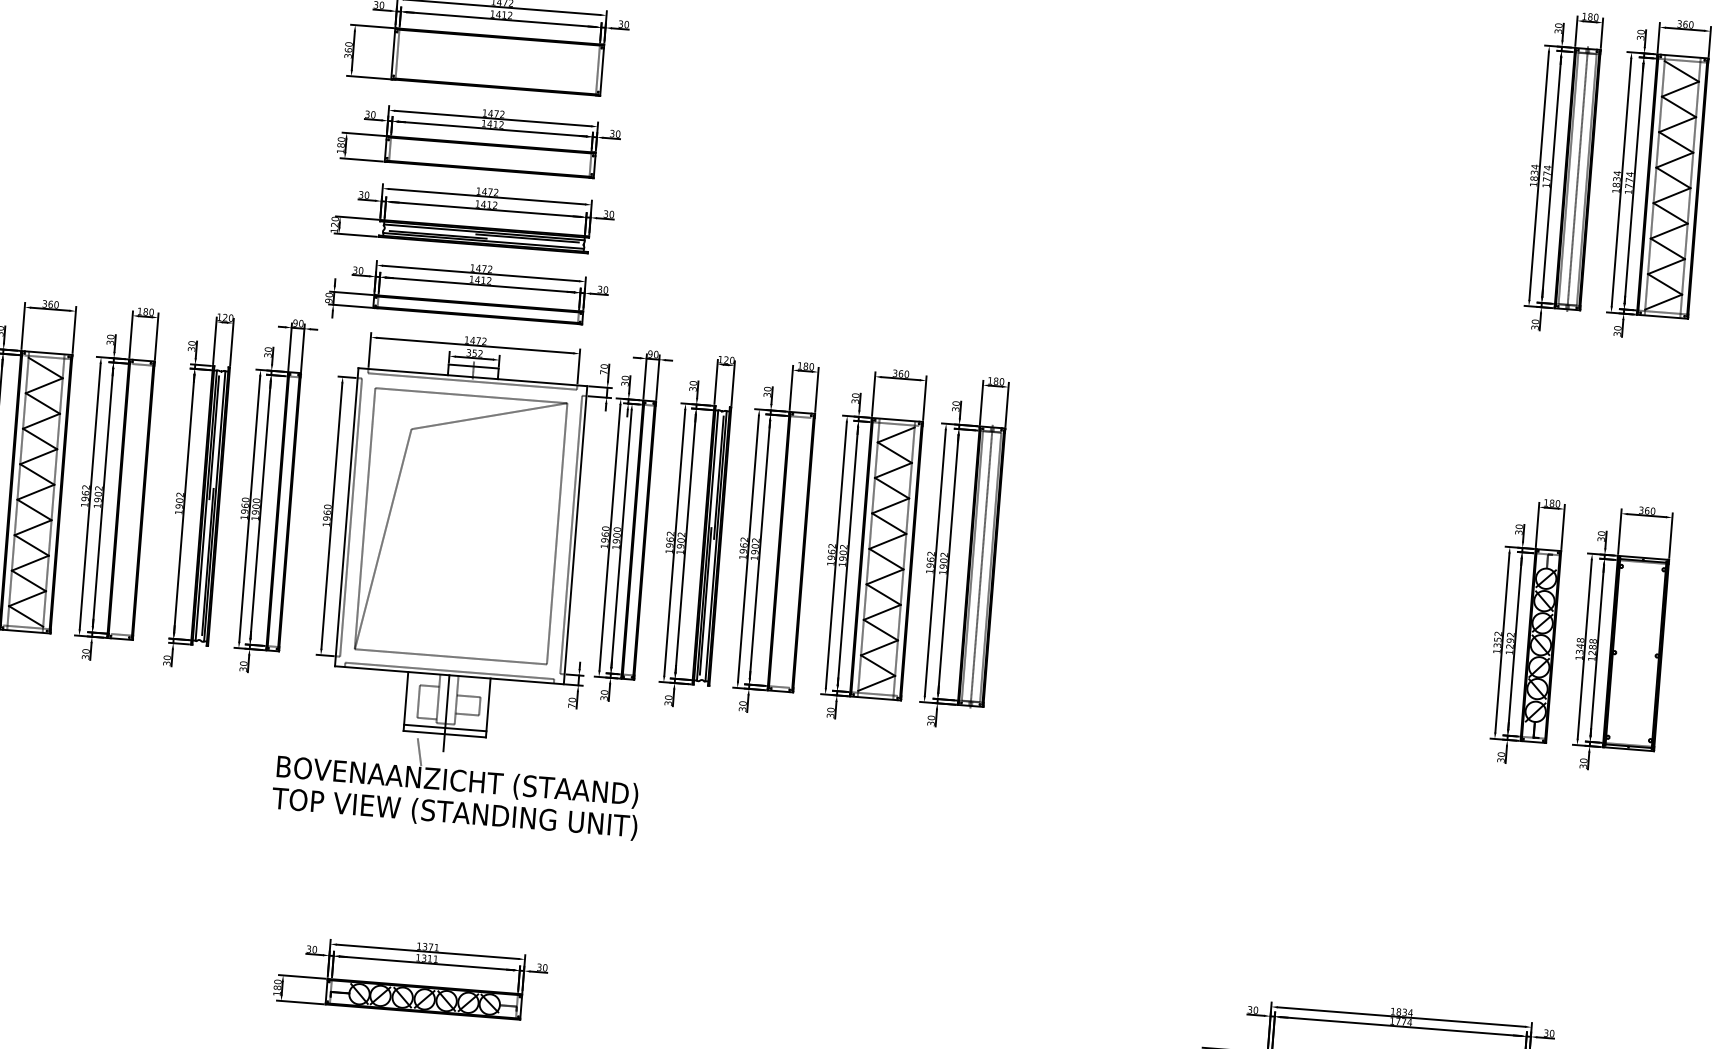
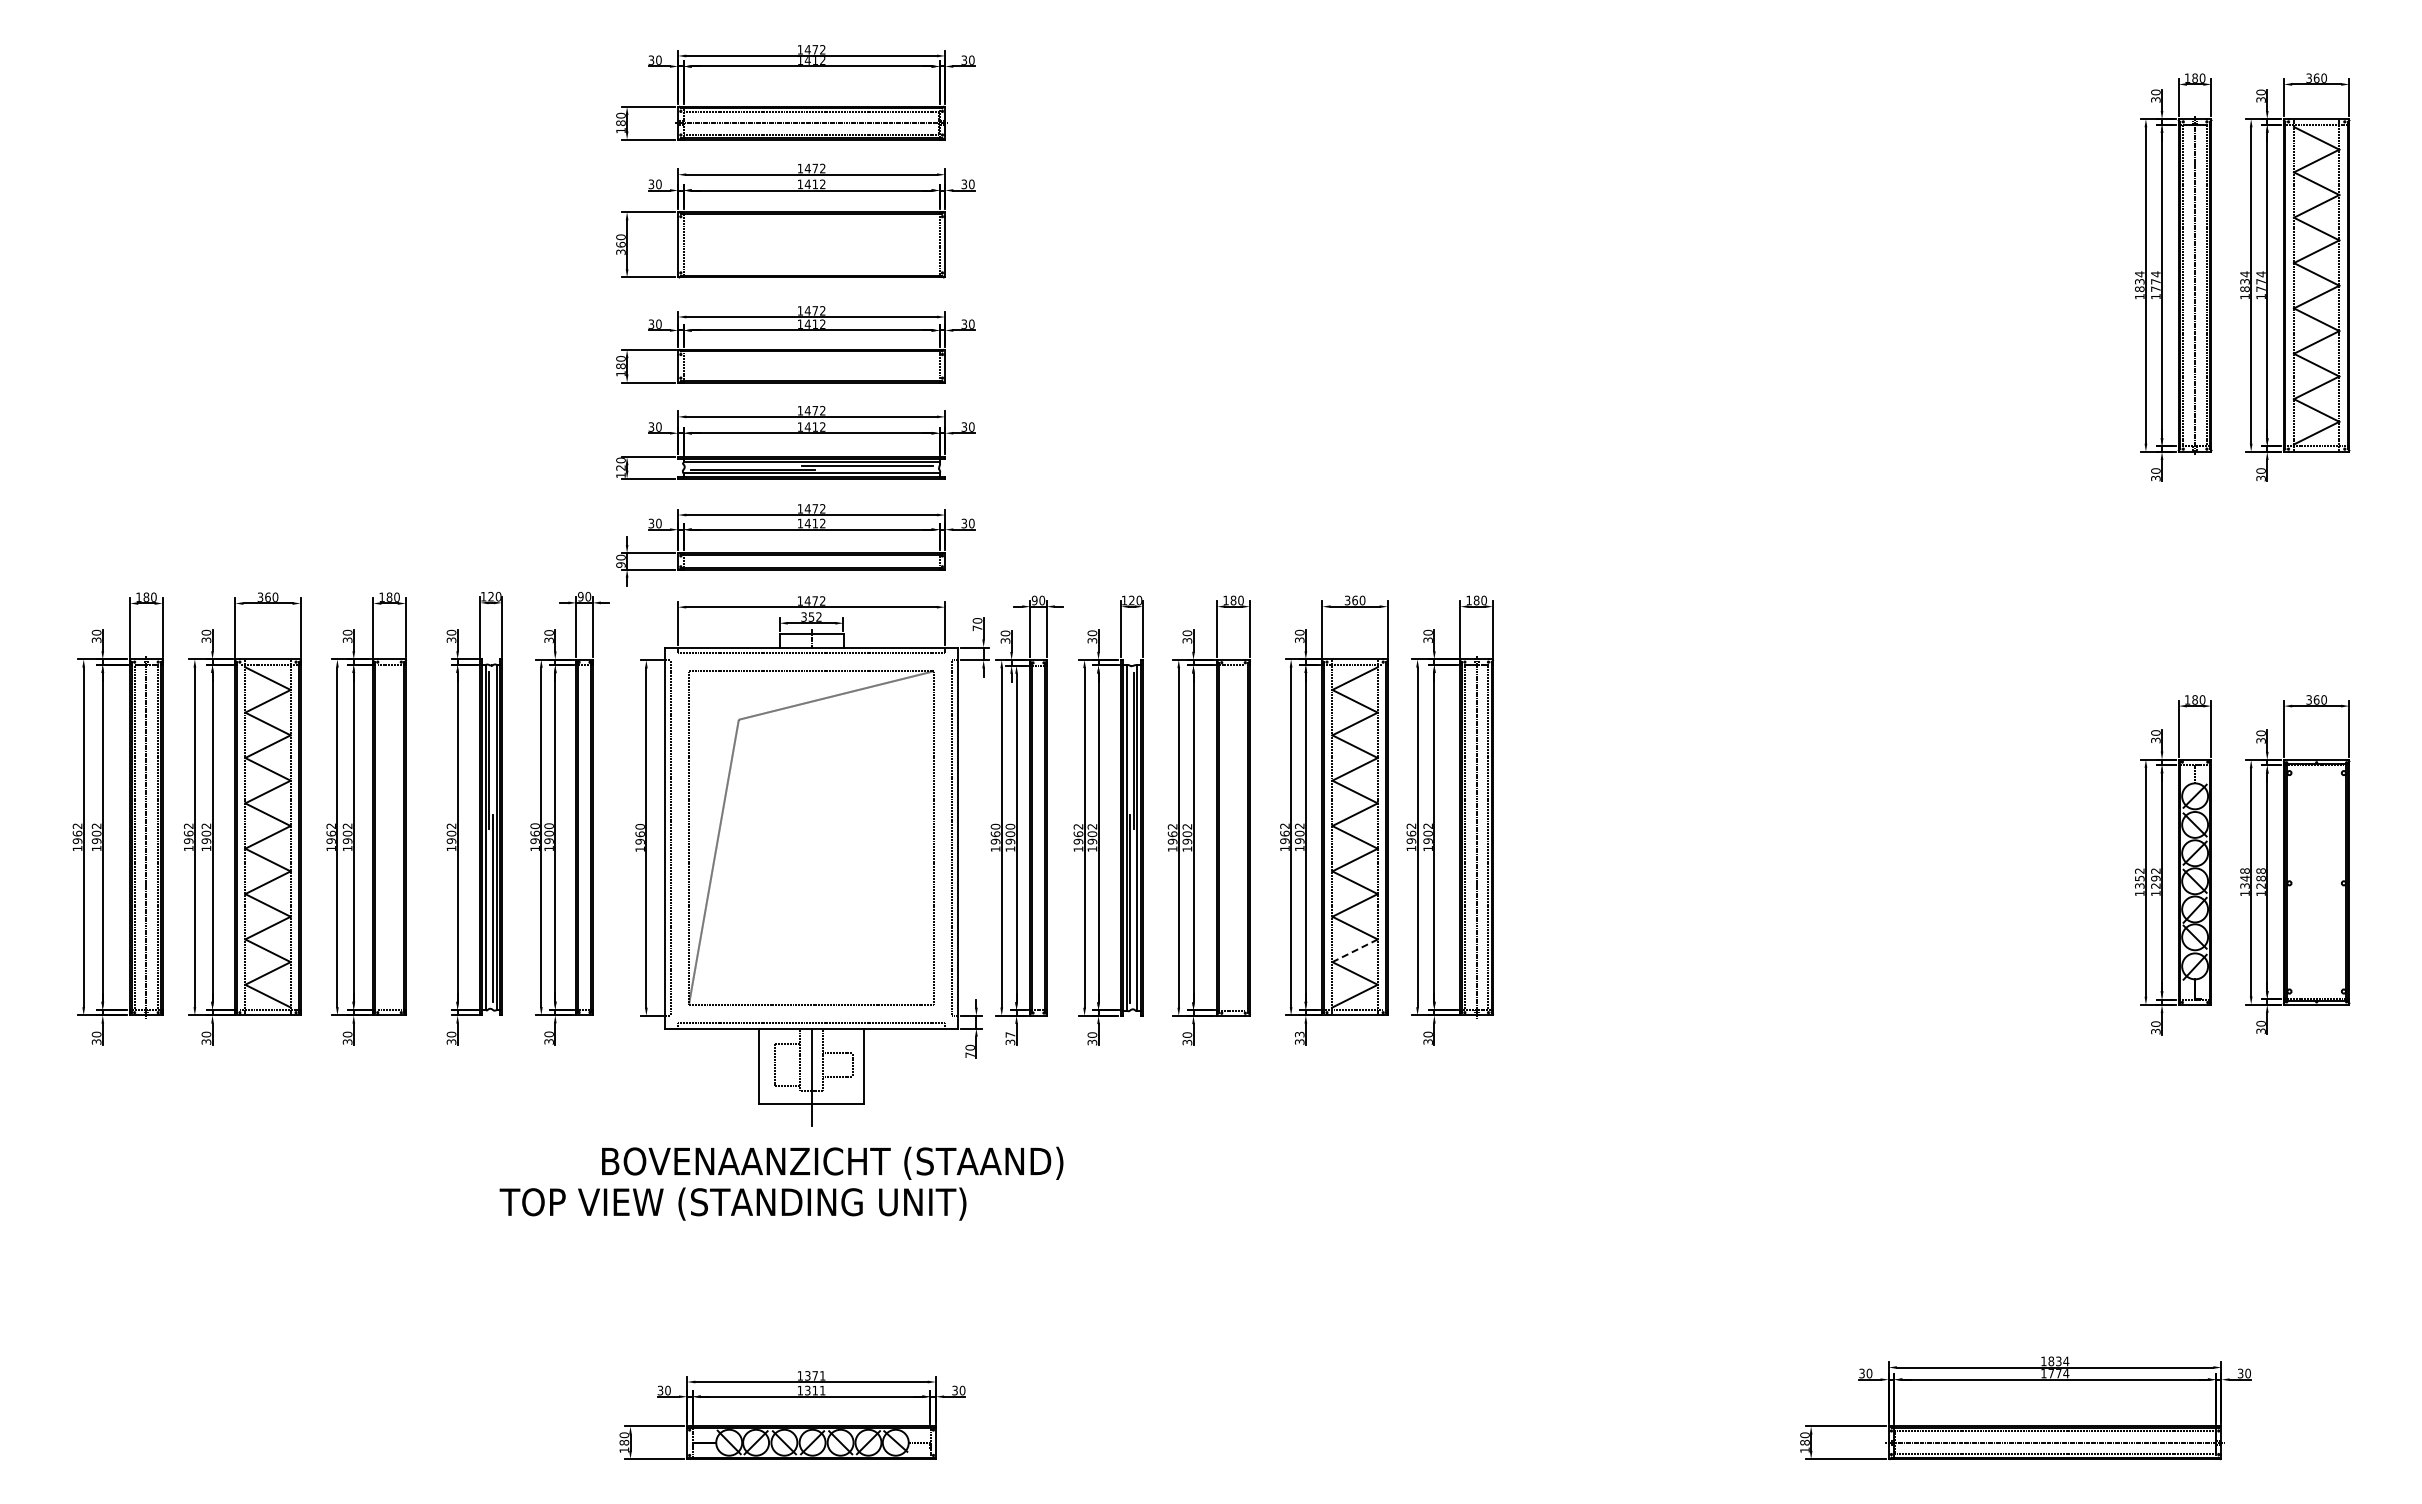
line: (878, 648) -> (1354, 951), solid -> dashed
text: (604, 692) -> (1010, 1034), 30 -> 37
text: (830, 709) -> (1299, 1034), 30 -> 33
line: (445, 727) -> (811, 1095), removed
line: (418, 751) -> (780, 1128), removed
text: (454, 813) -> (732, 1203), moved

